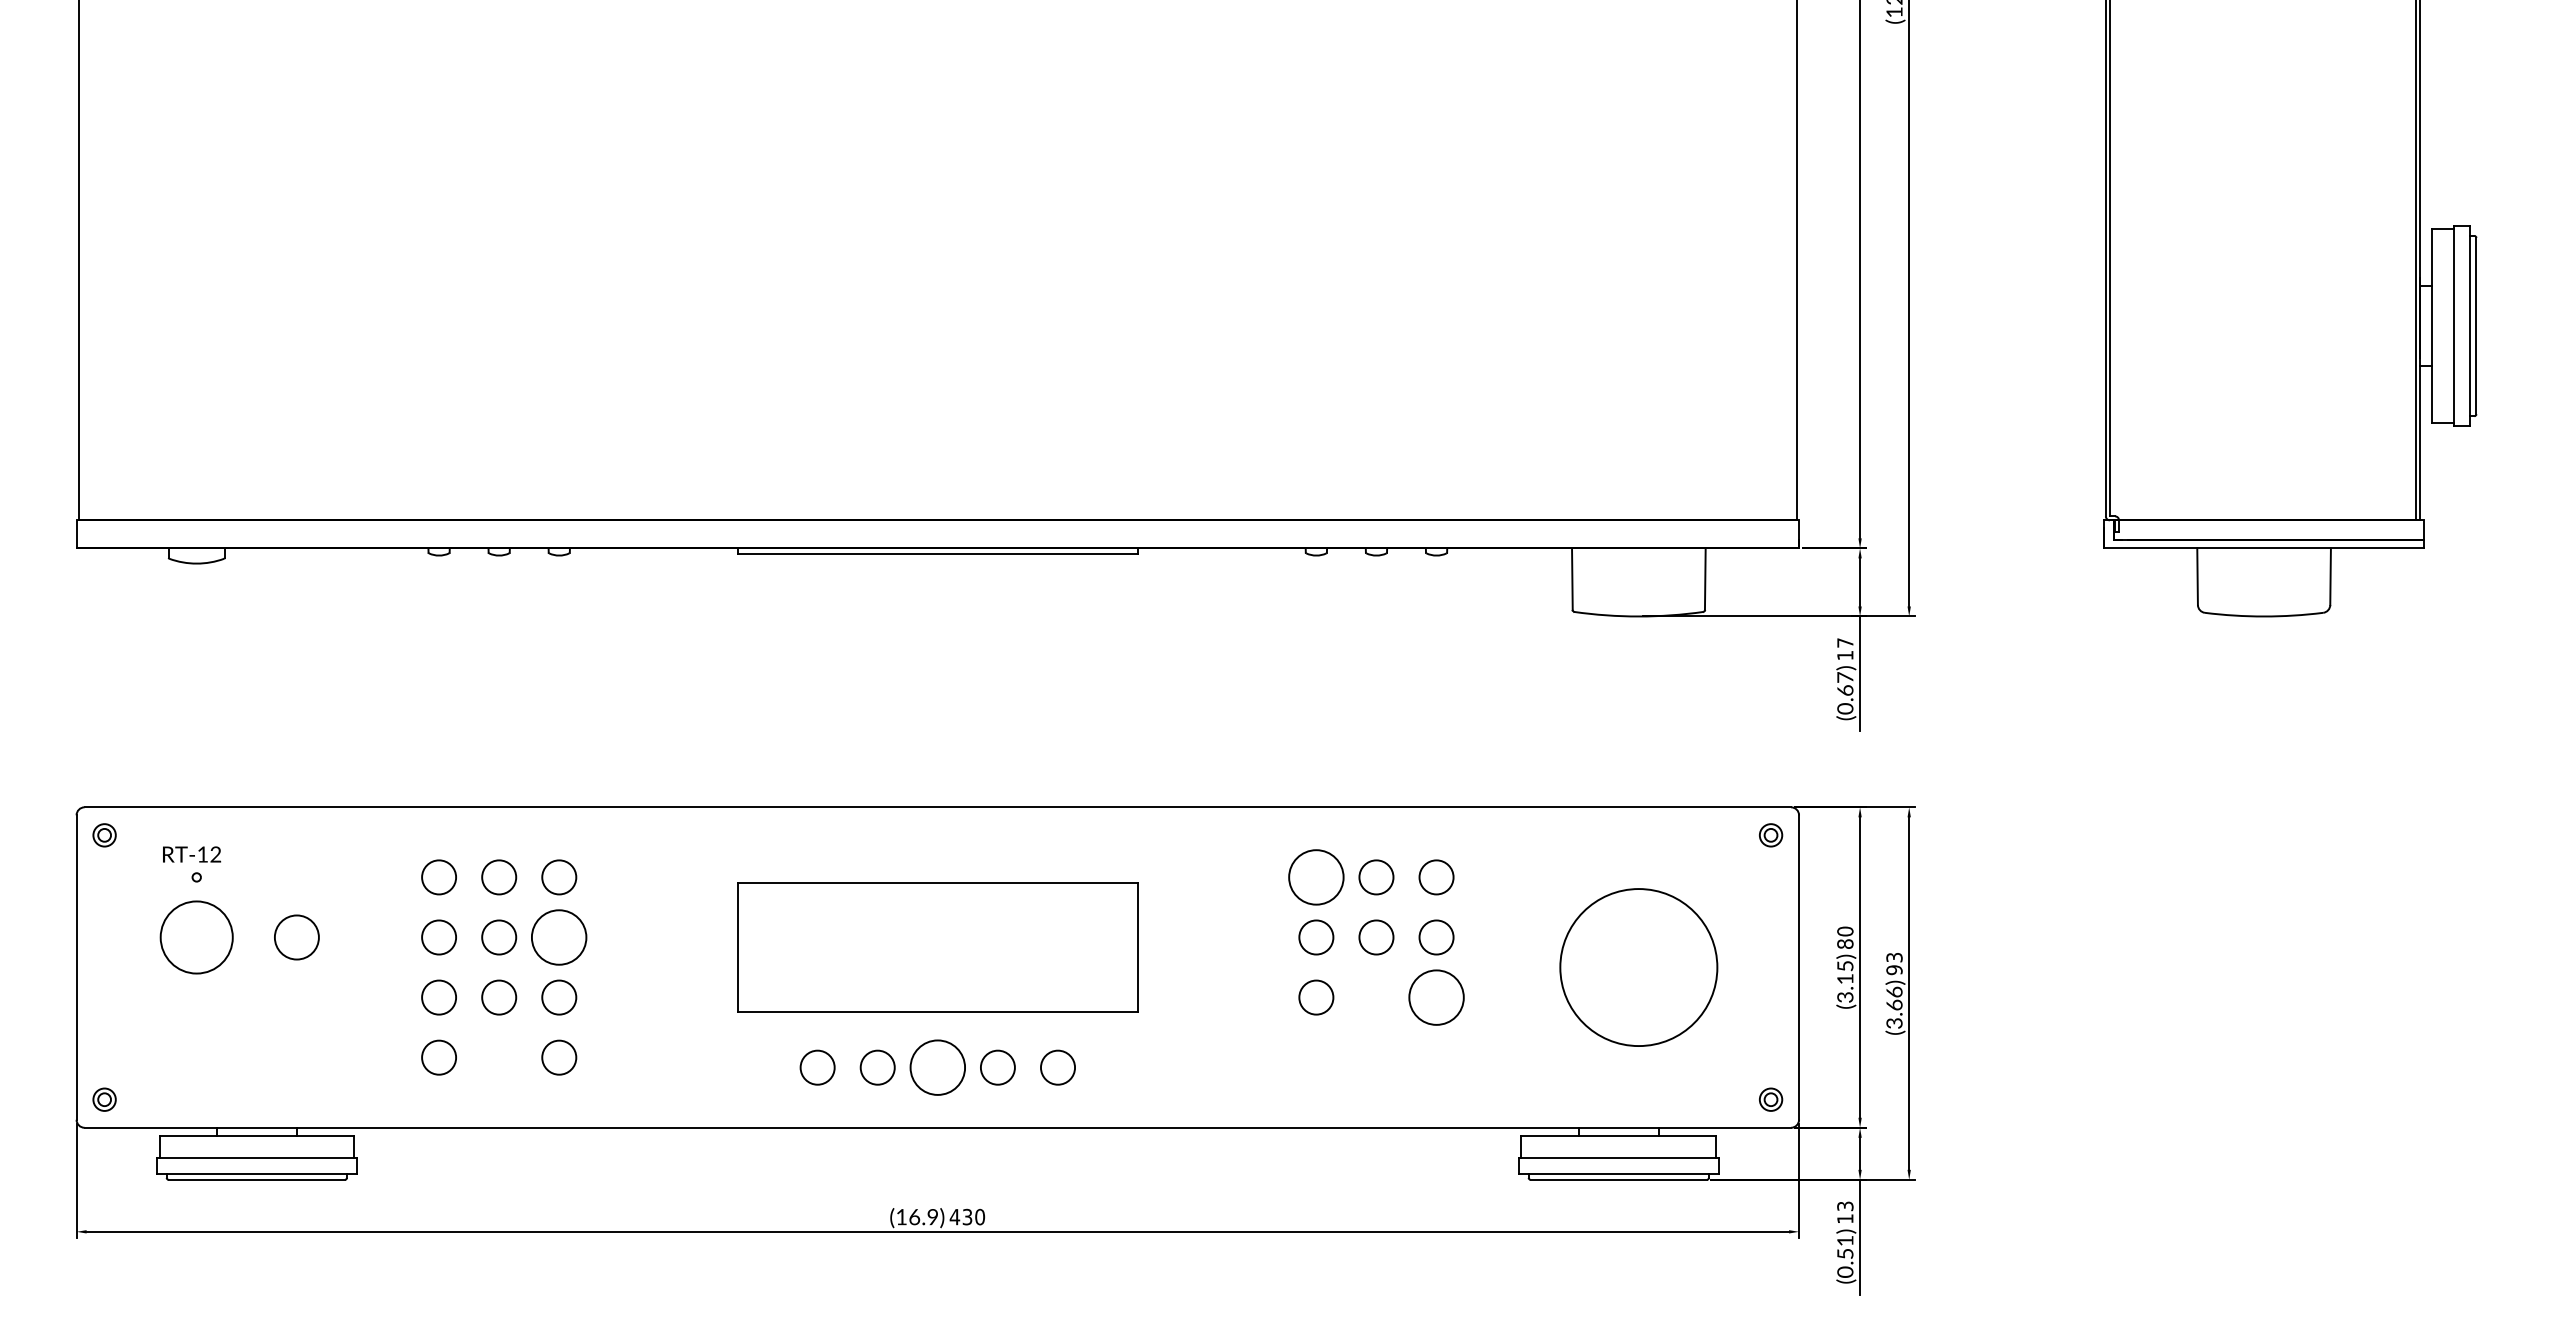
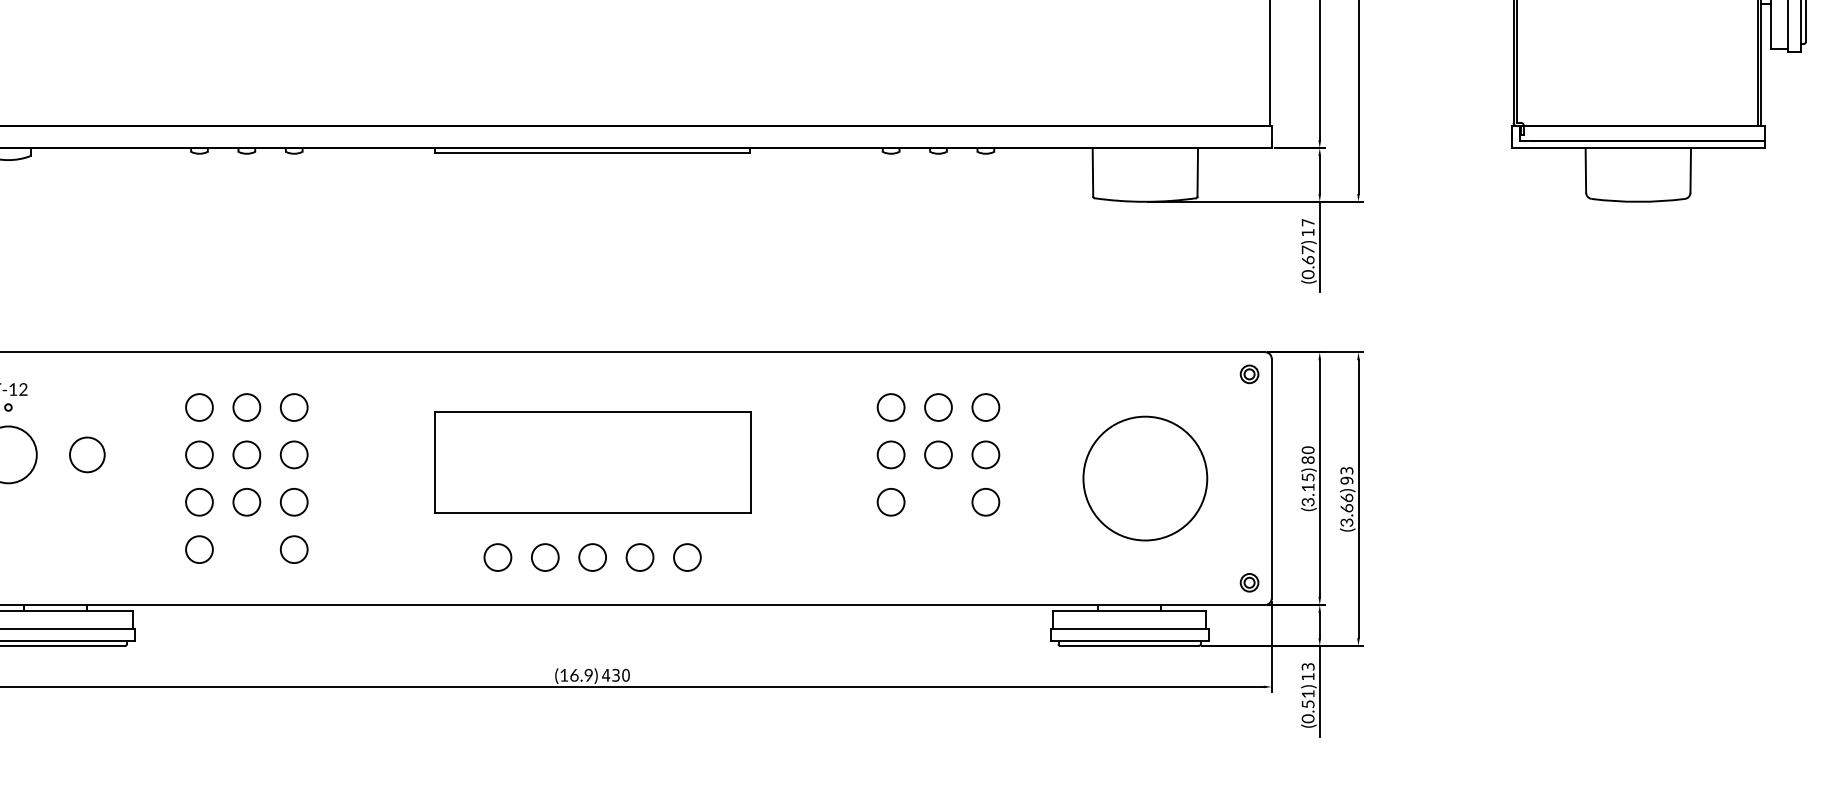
circle: (1316, 877) -> (891, 407), size x0.62
circle: (559, 937) -> (294, 454), size x0.62
circle: (1436, 997) -> (985, 502), size x0.62
circle: (937, 1067) -> (592, 557), size x0.62

